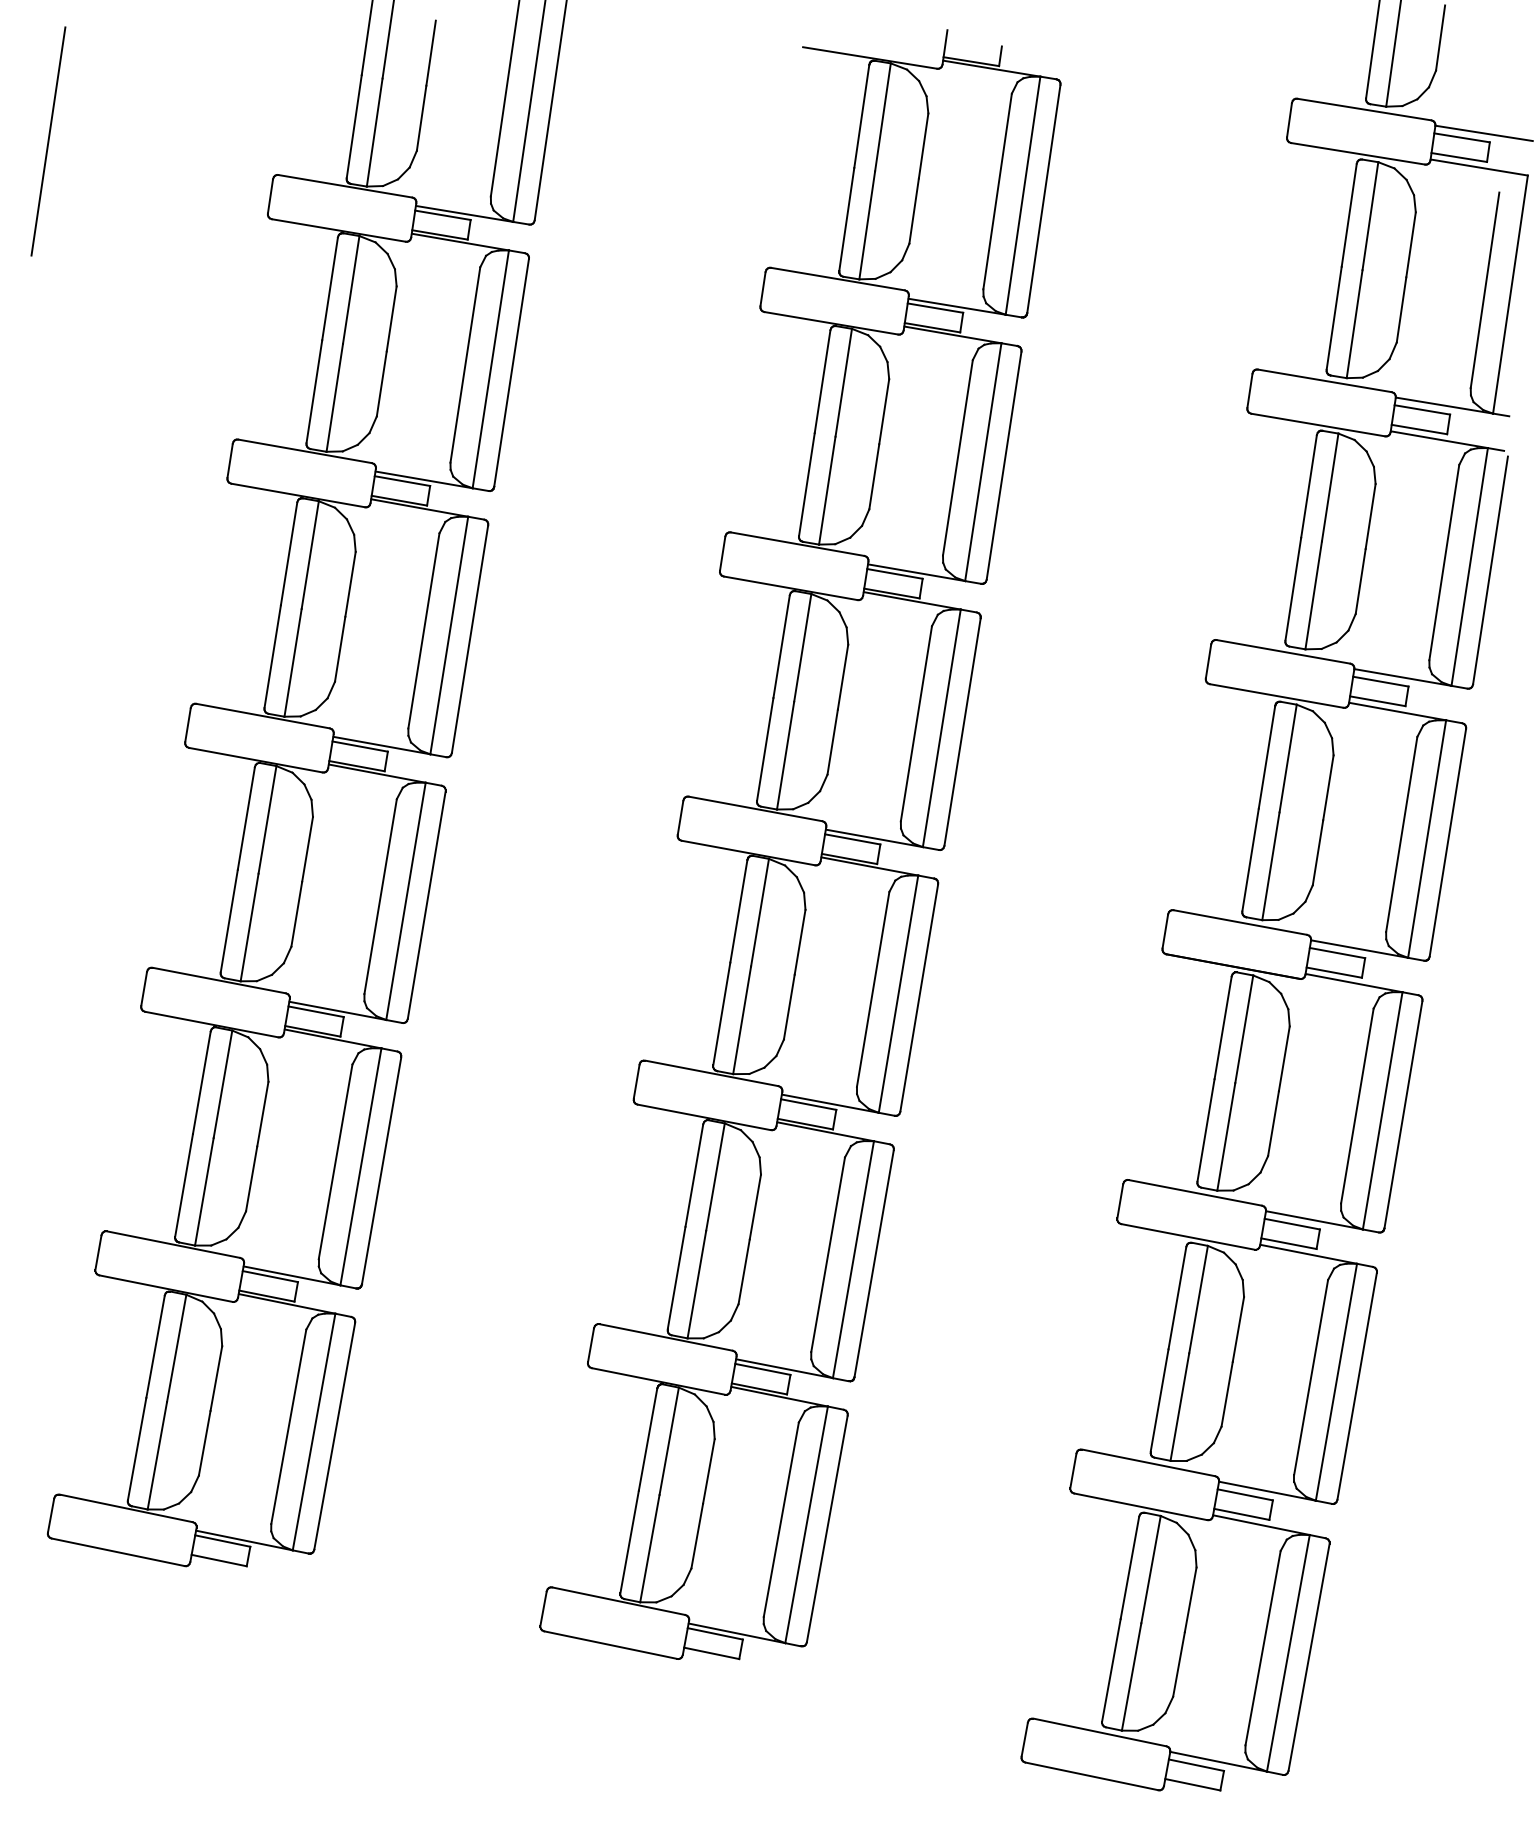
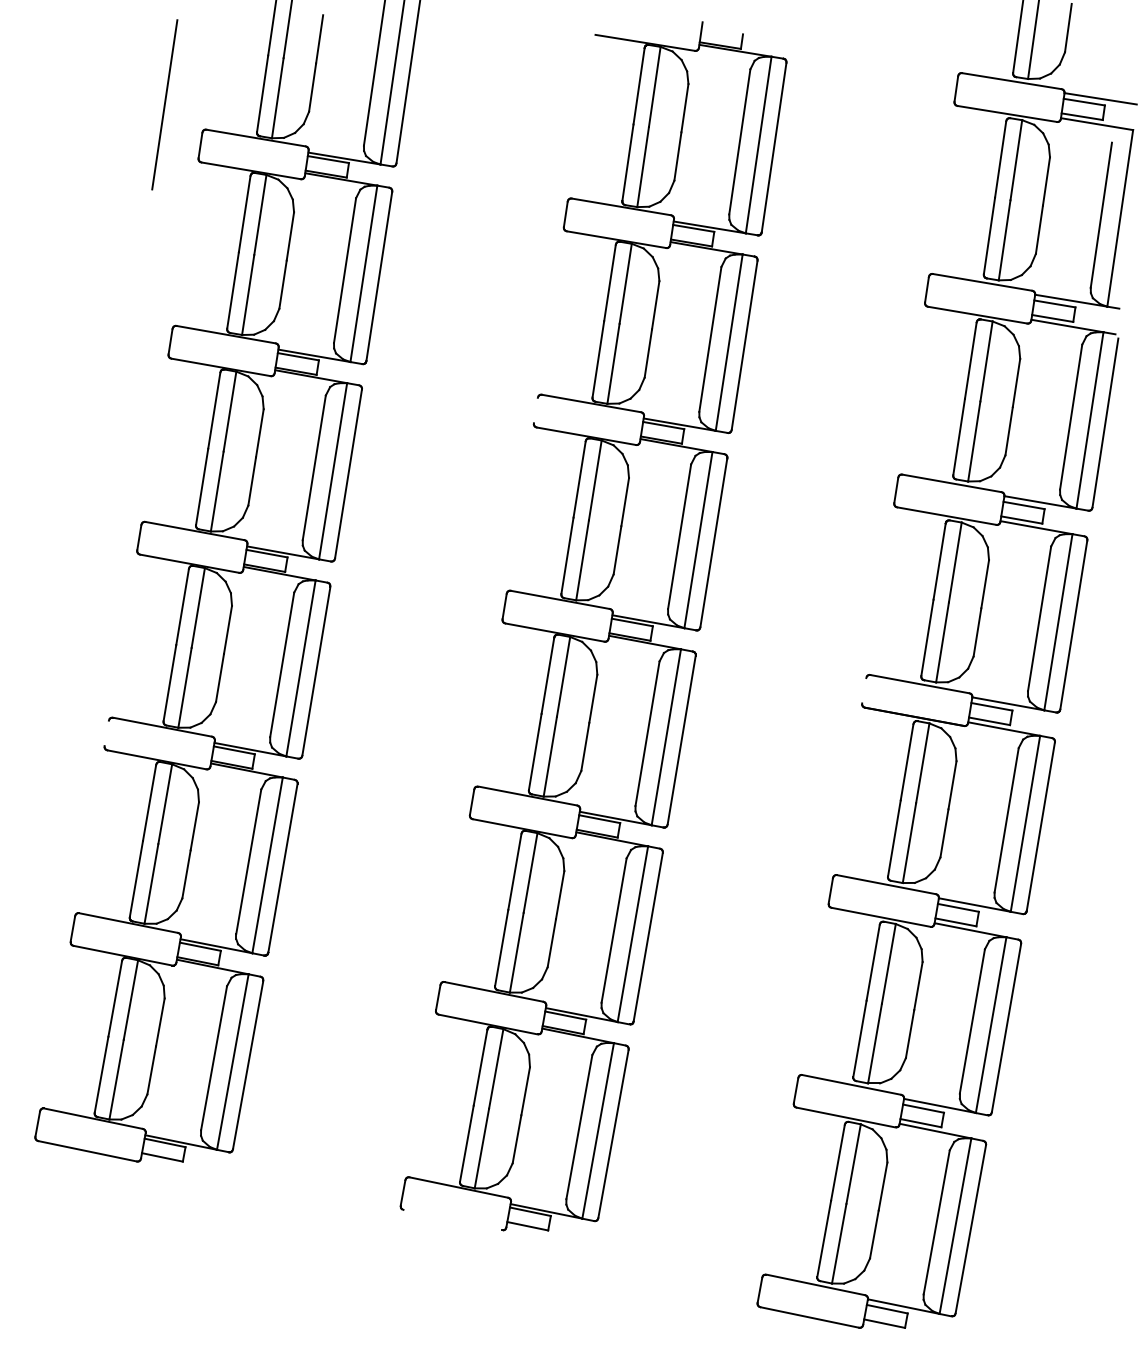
line: (48, 141) -> (164, 104), moved
line: (722, 553) -> (535, 410), removed
line: (1165, 931) -> (864, 690), removed
line: (143, 989) -> (106, 733), removed
line: (610, 1644) -> (452, 1219), removed

